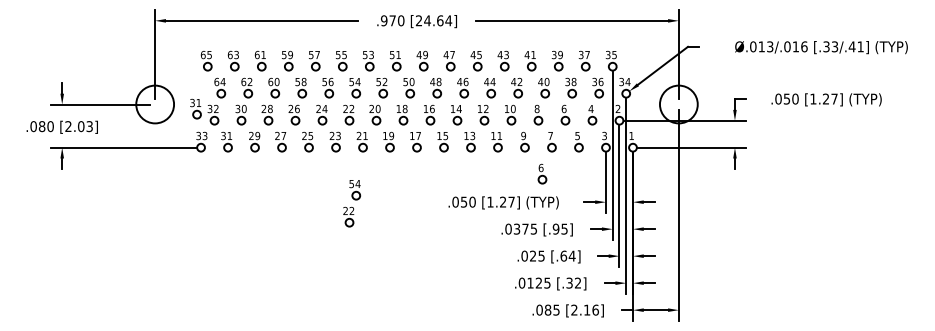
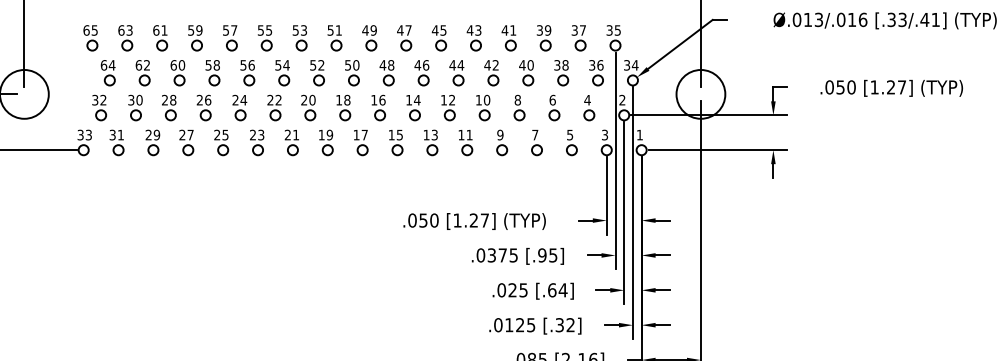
part: (195, 108) -> (76, 99), removed
part: (542, 173) -> (524, 183), removed
part: (352, 203) -> (279, 222), removed

